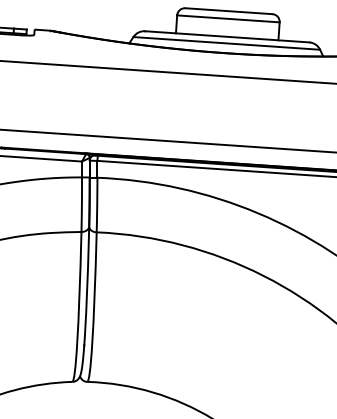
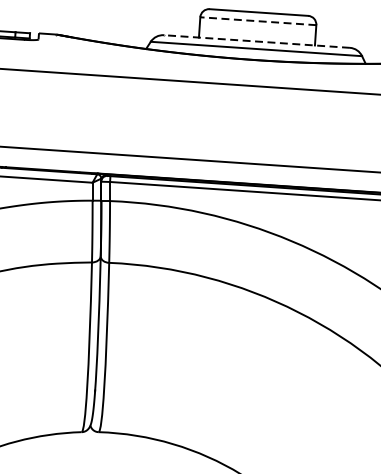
line: (227, 18) -> (257, 20), solid -> dashed
line: (226, 36) -> (256, 41), solid -> dashed

